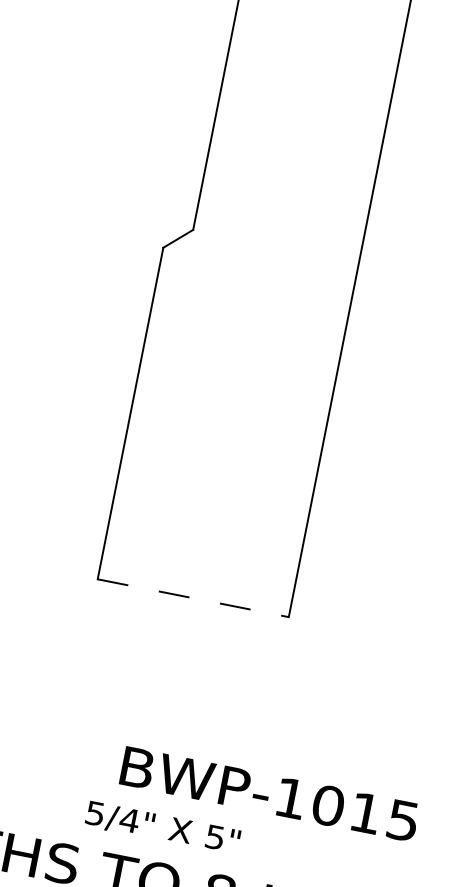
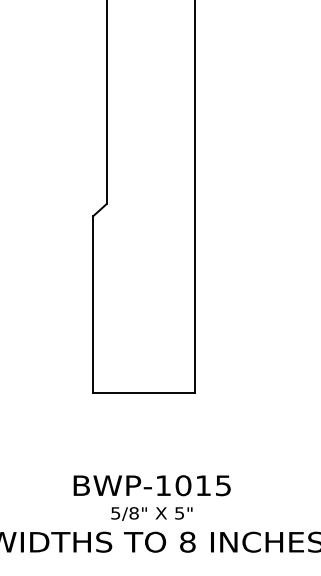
line: (194, 597) -> (144, 392), dashed -> solid
text: (268, 793) -> (151, 485), moved
text: (128, 820) -> (133, 513), 5/4" -> 5/8"

